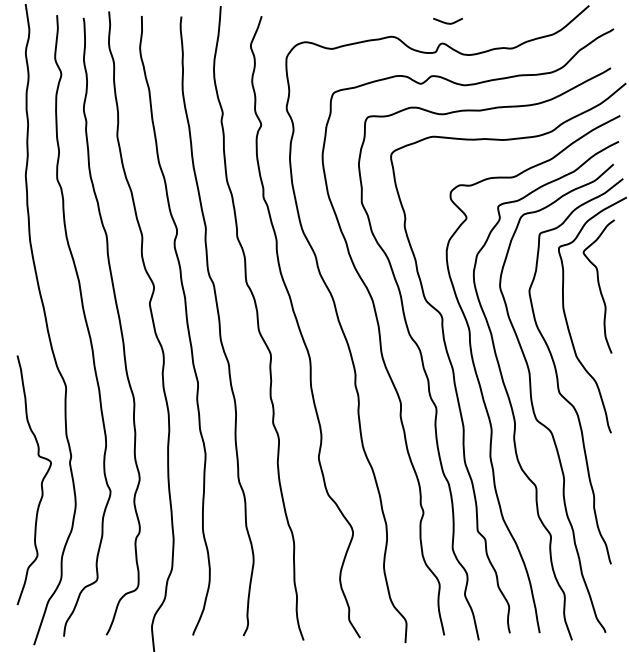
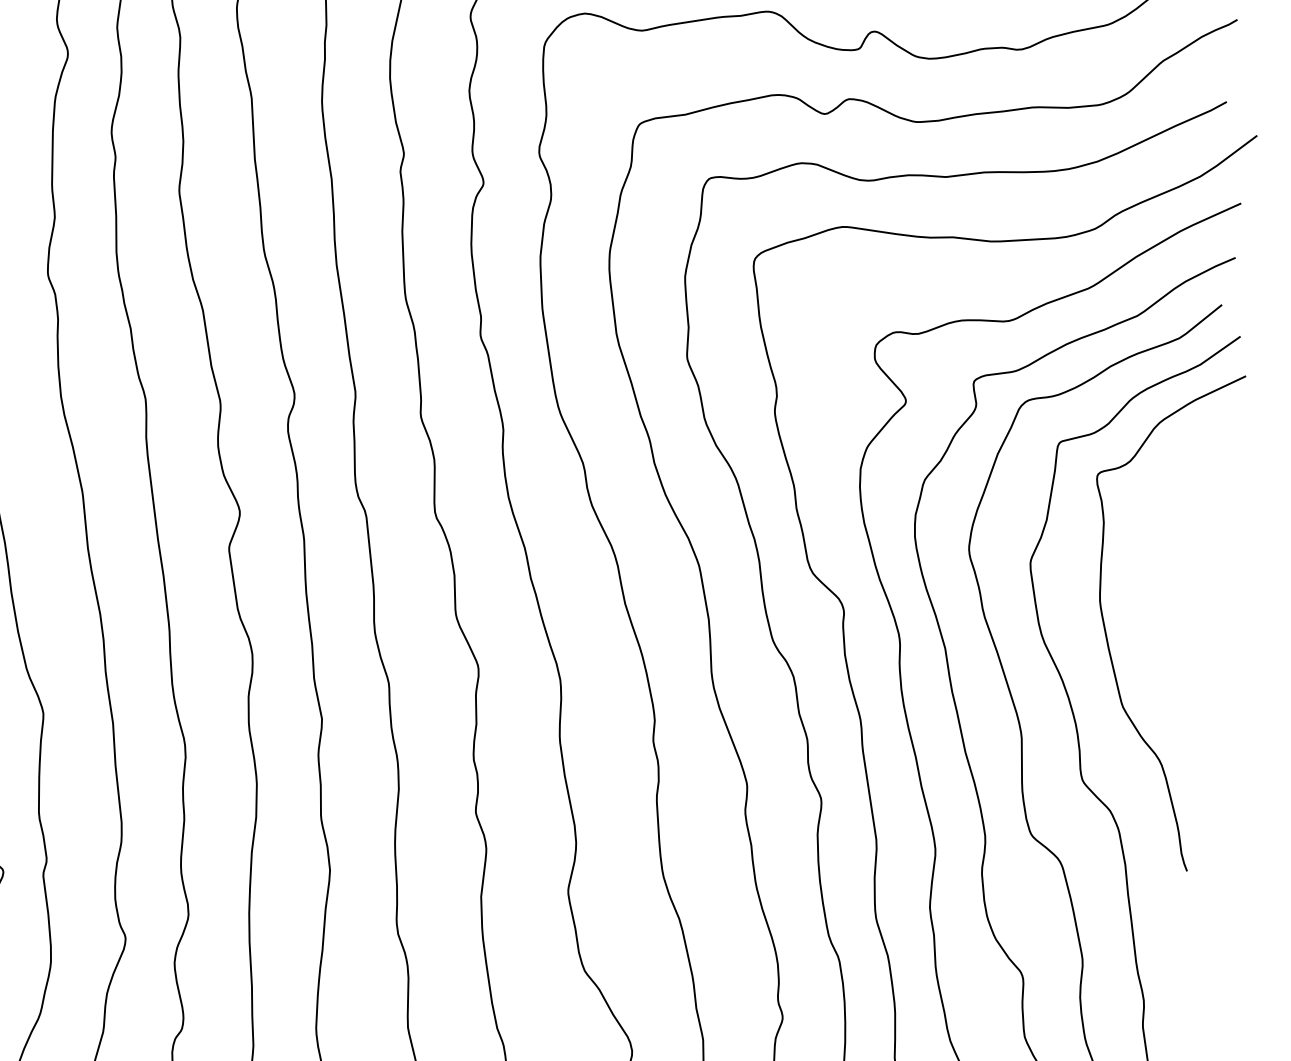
curve: (598, 286) -> (1176, 560), removed

